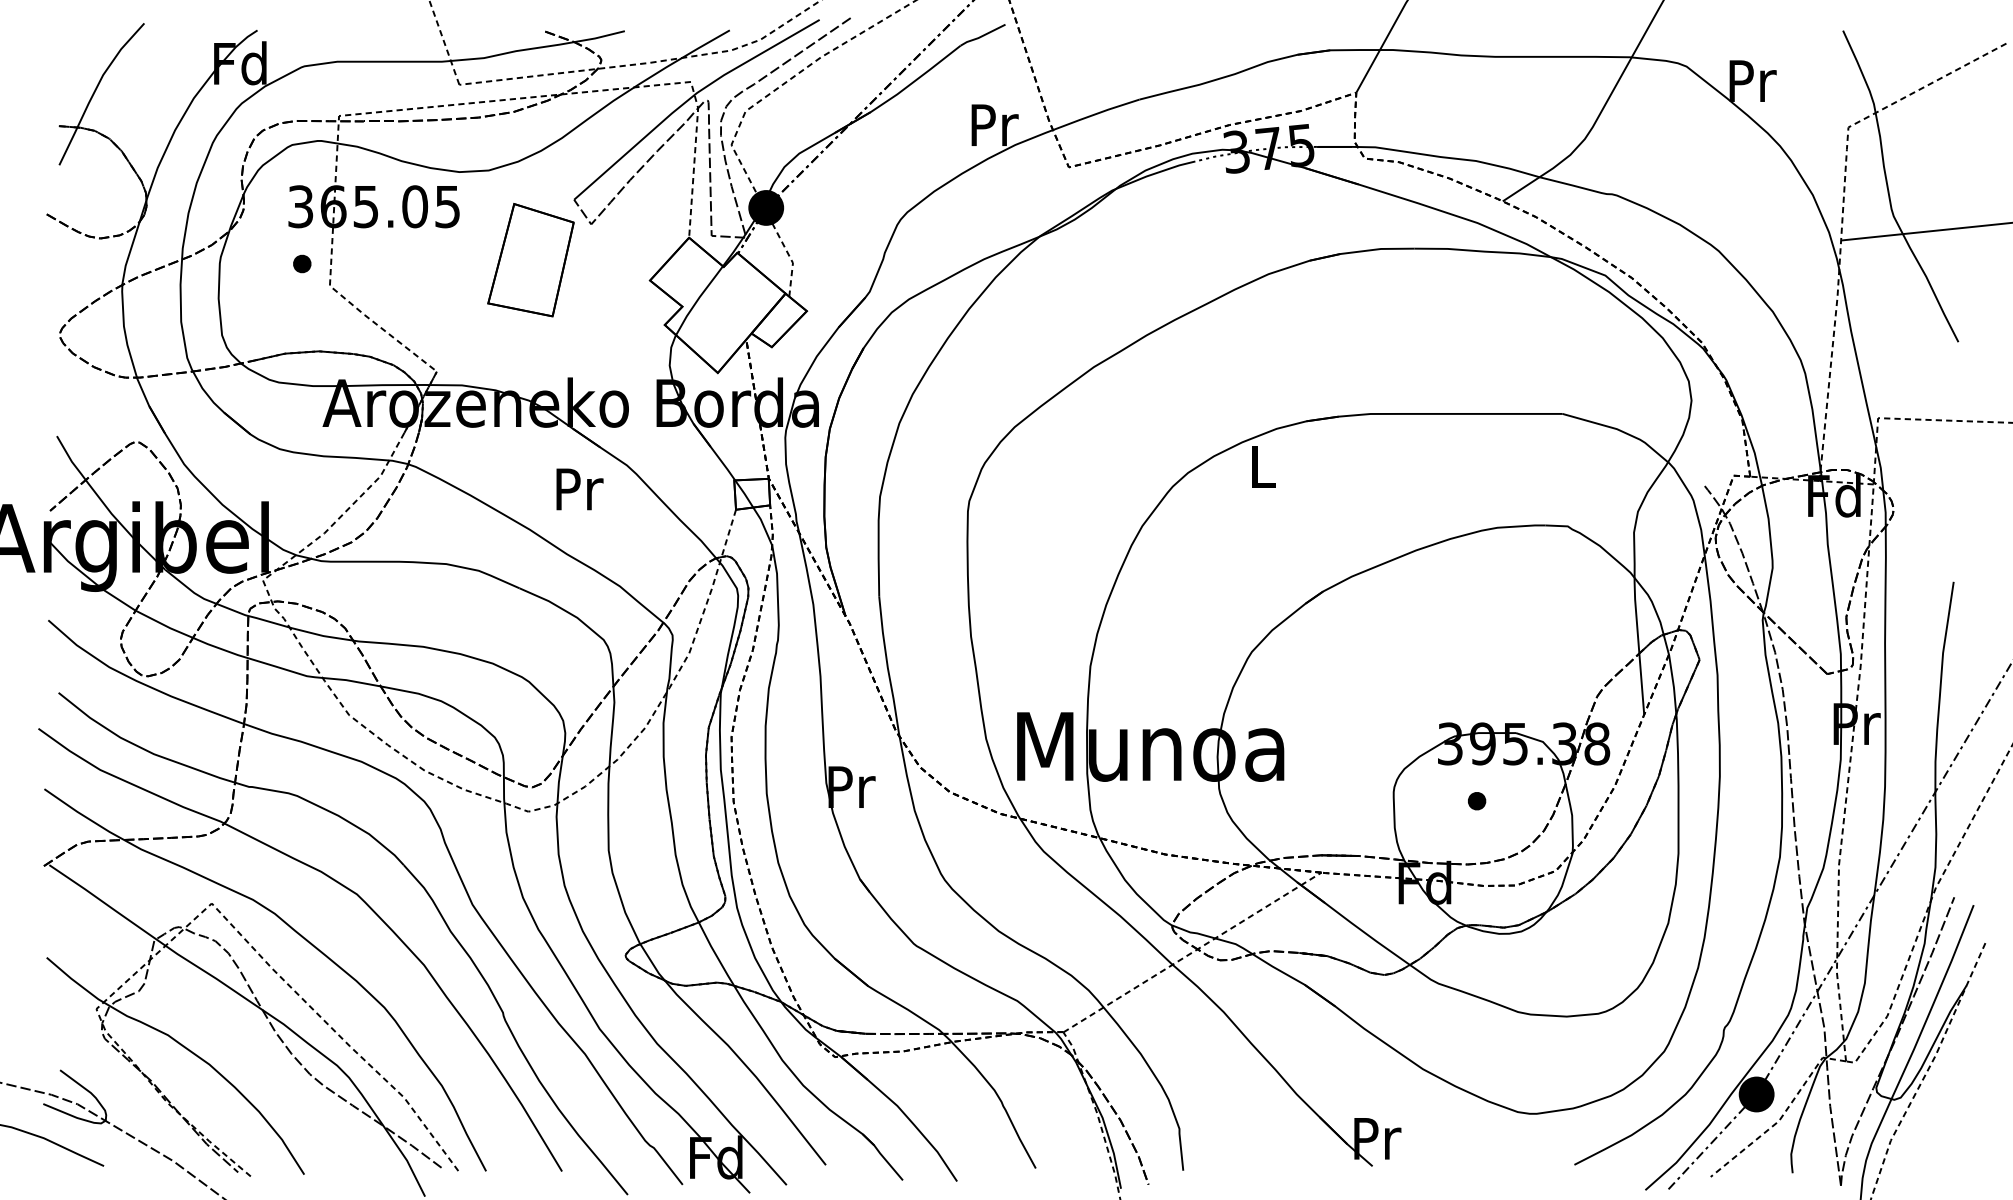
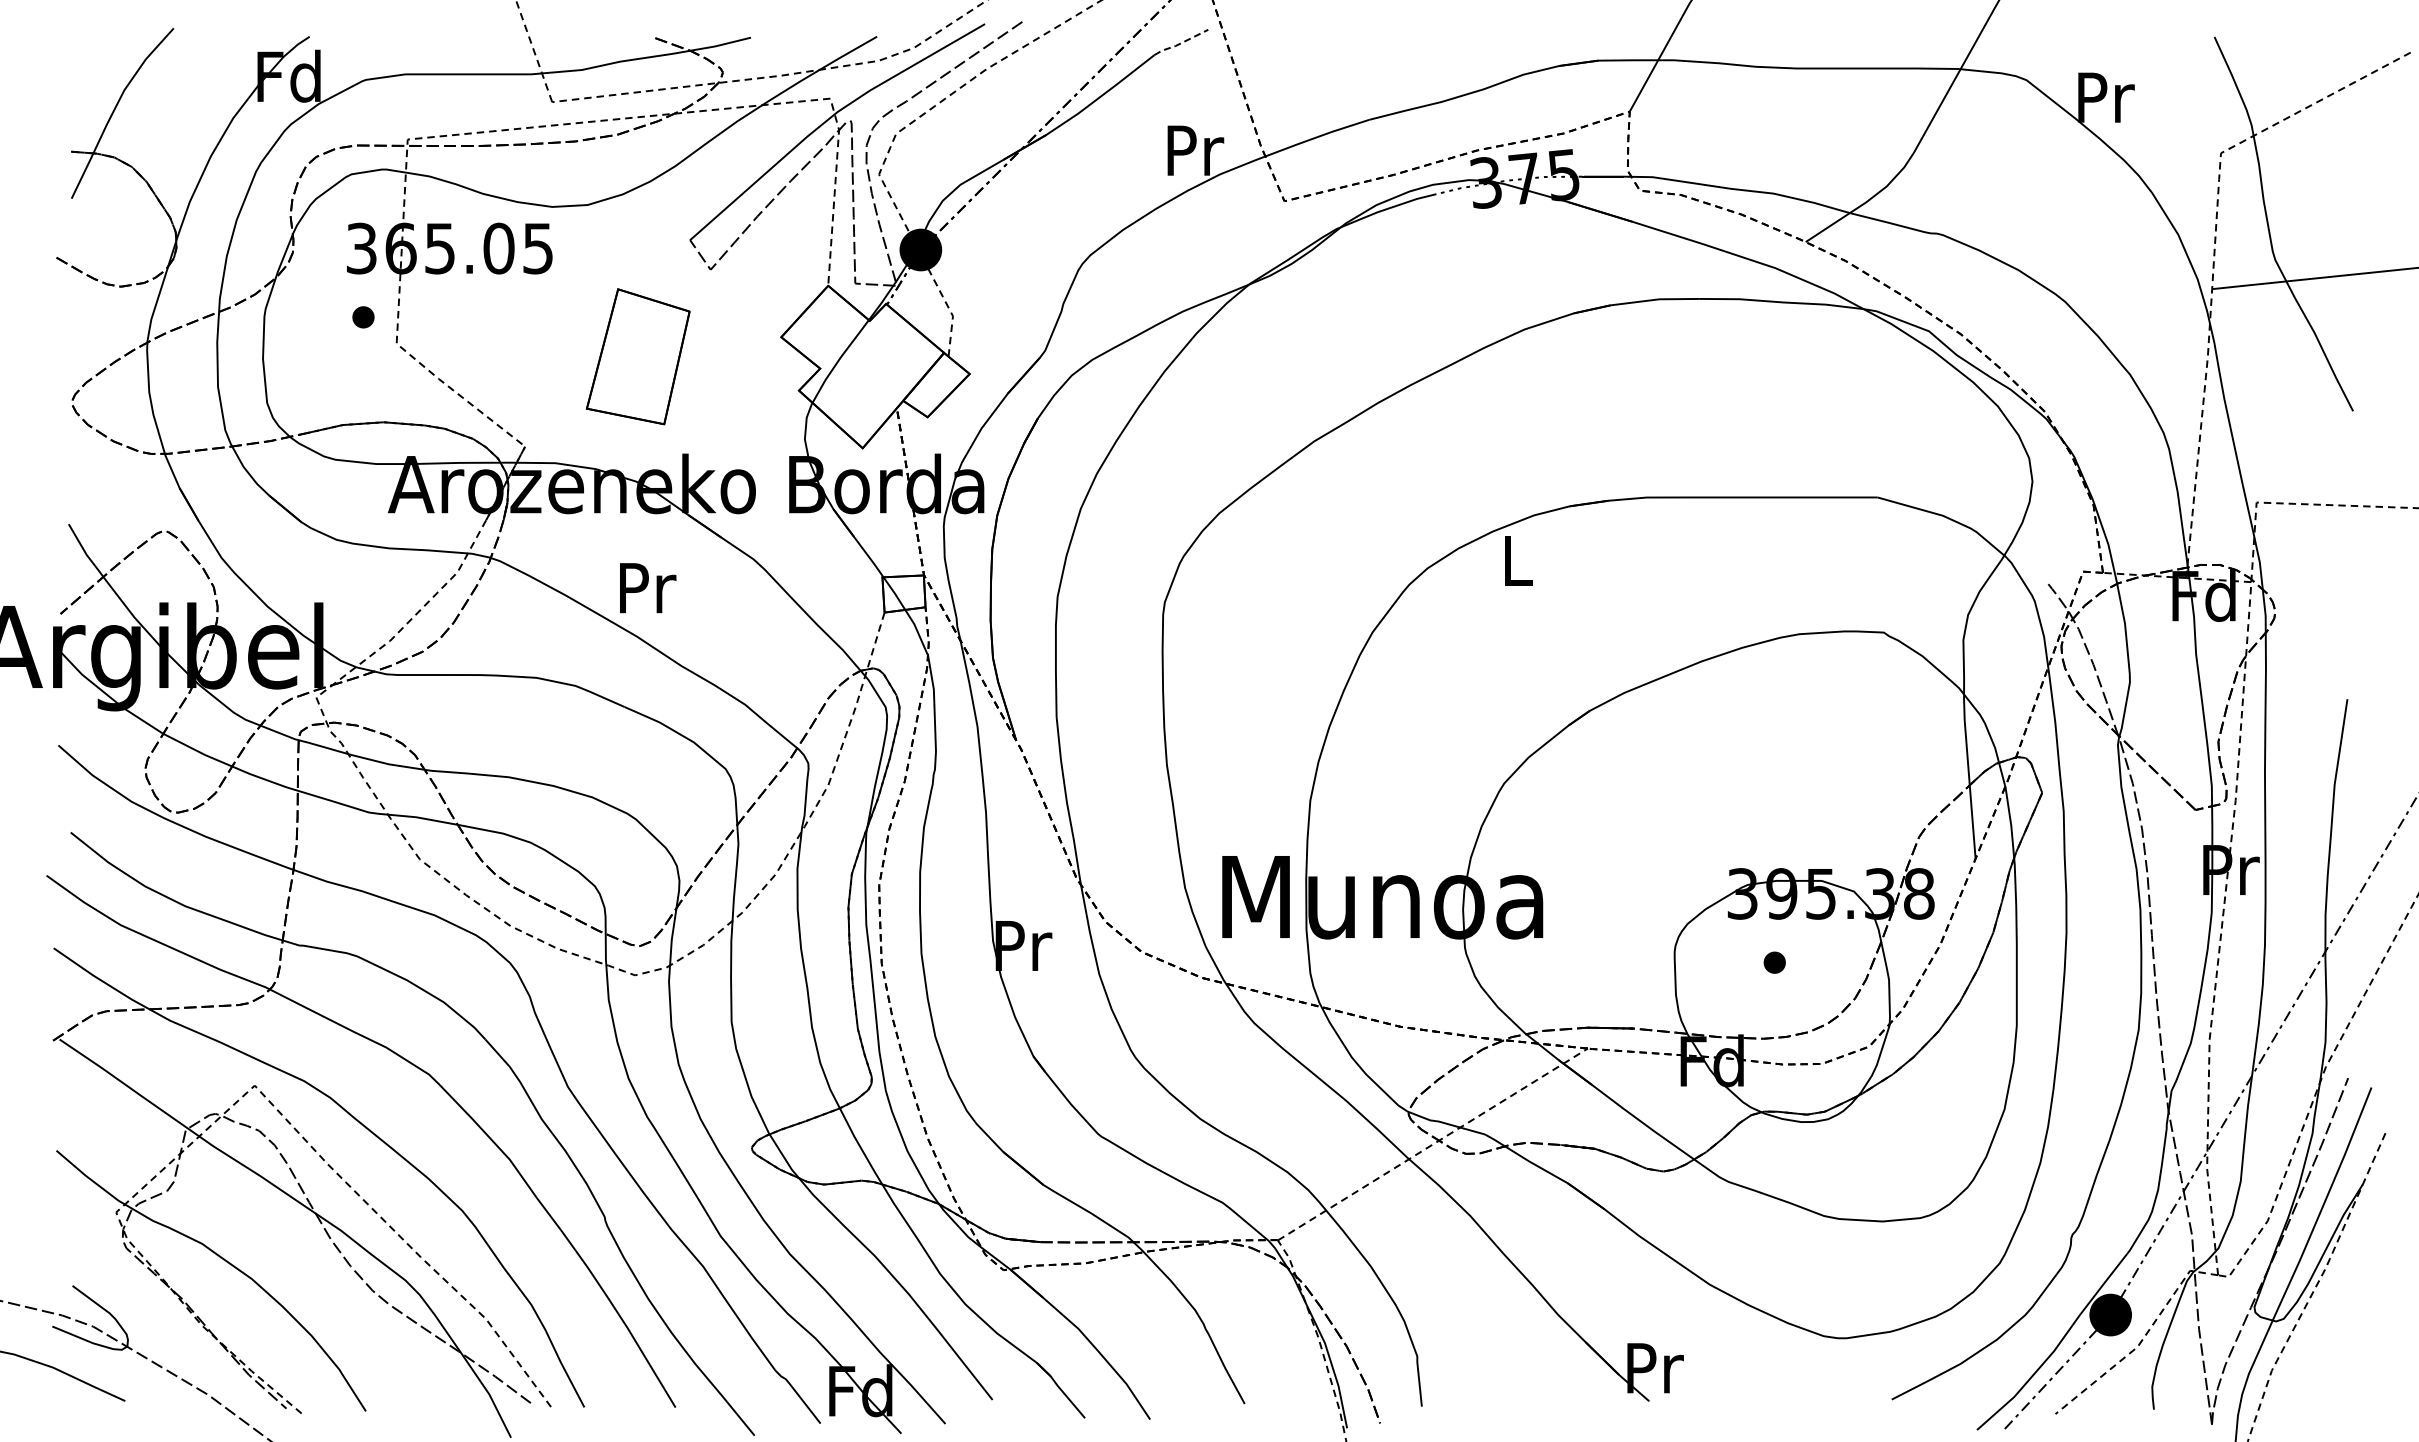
line: (983, 36) -> (1181, 43), solid -> dashed
part: (530, 259) -> (637, 356), moved
text: (580, 489) -> (648, 588), moved

